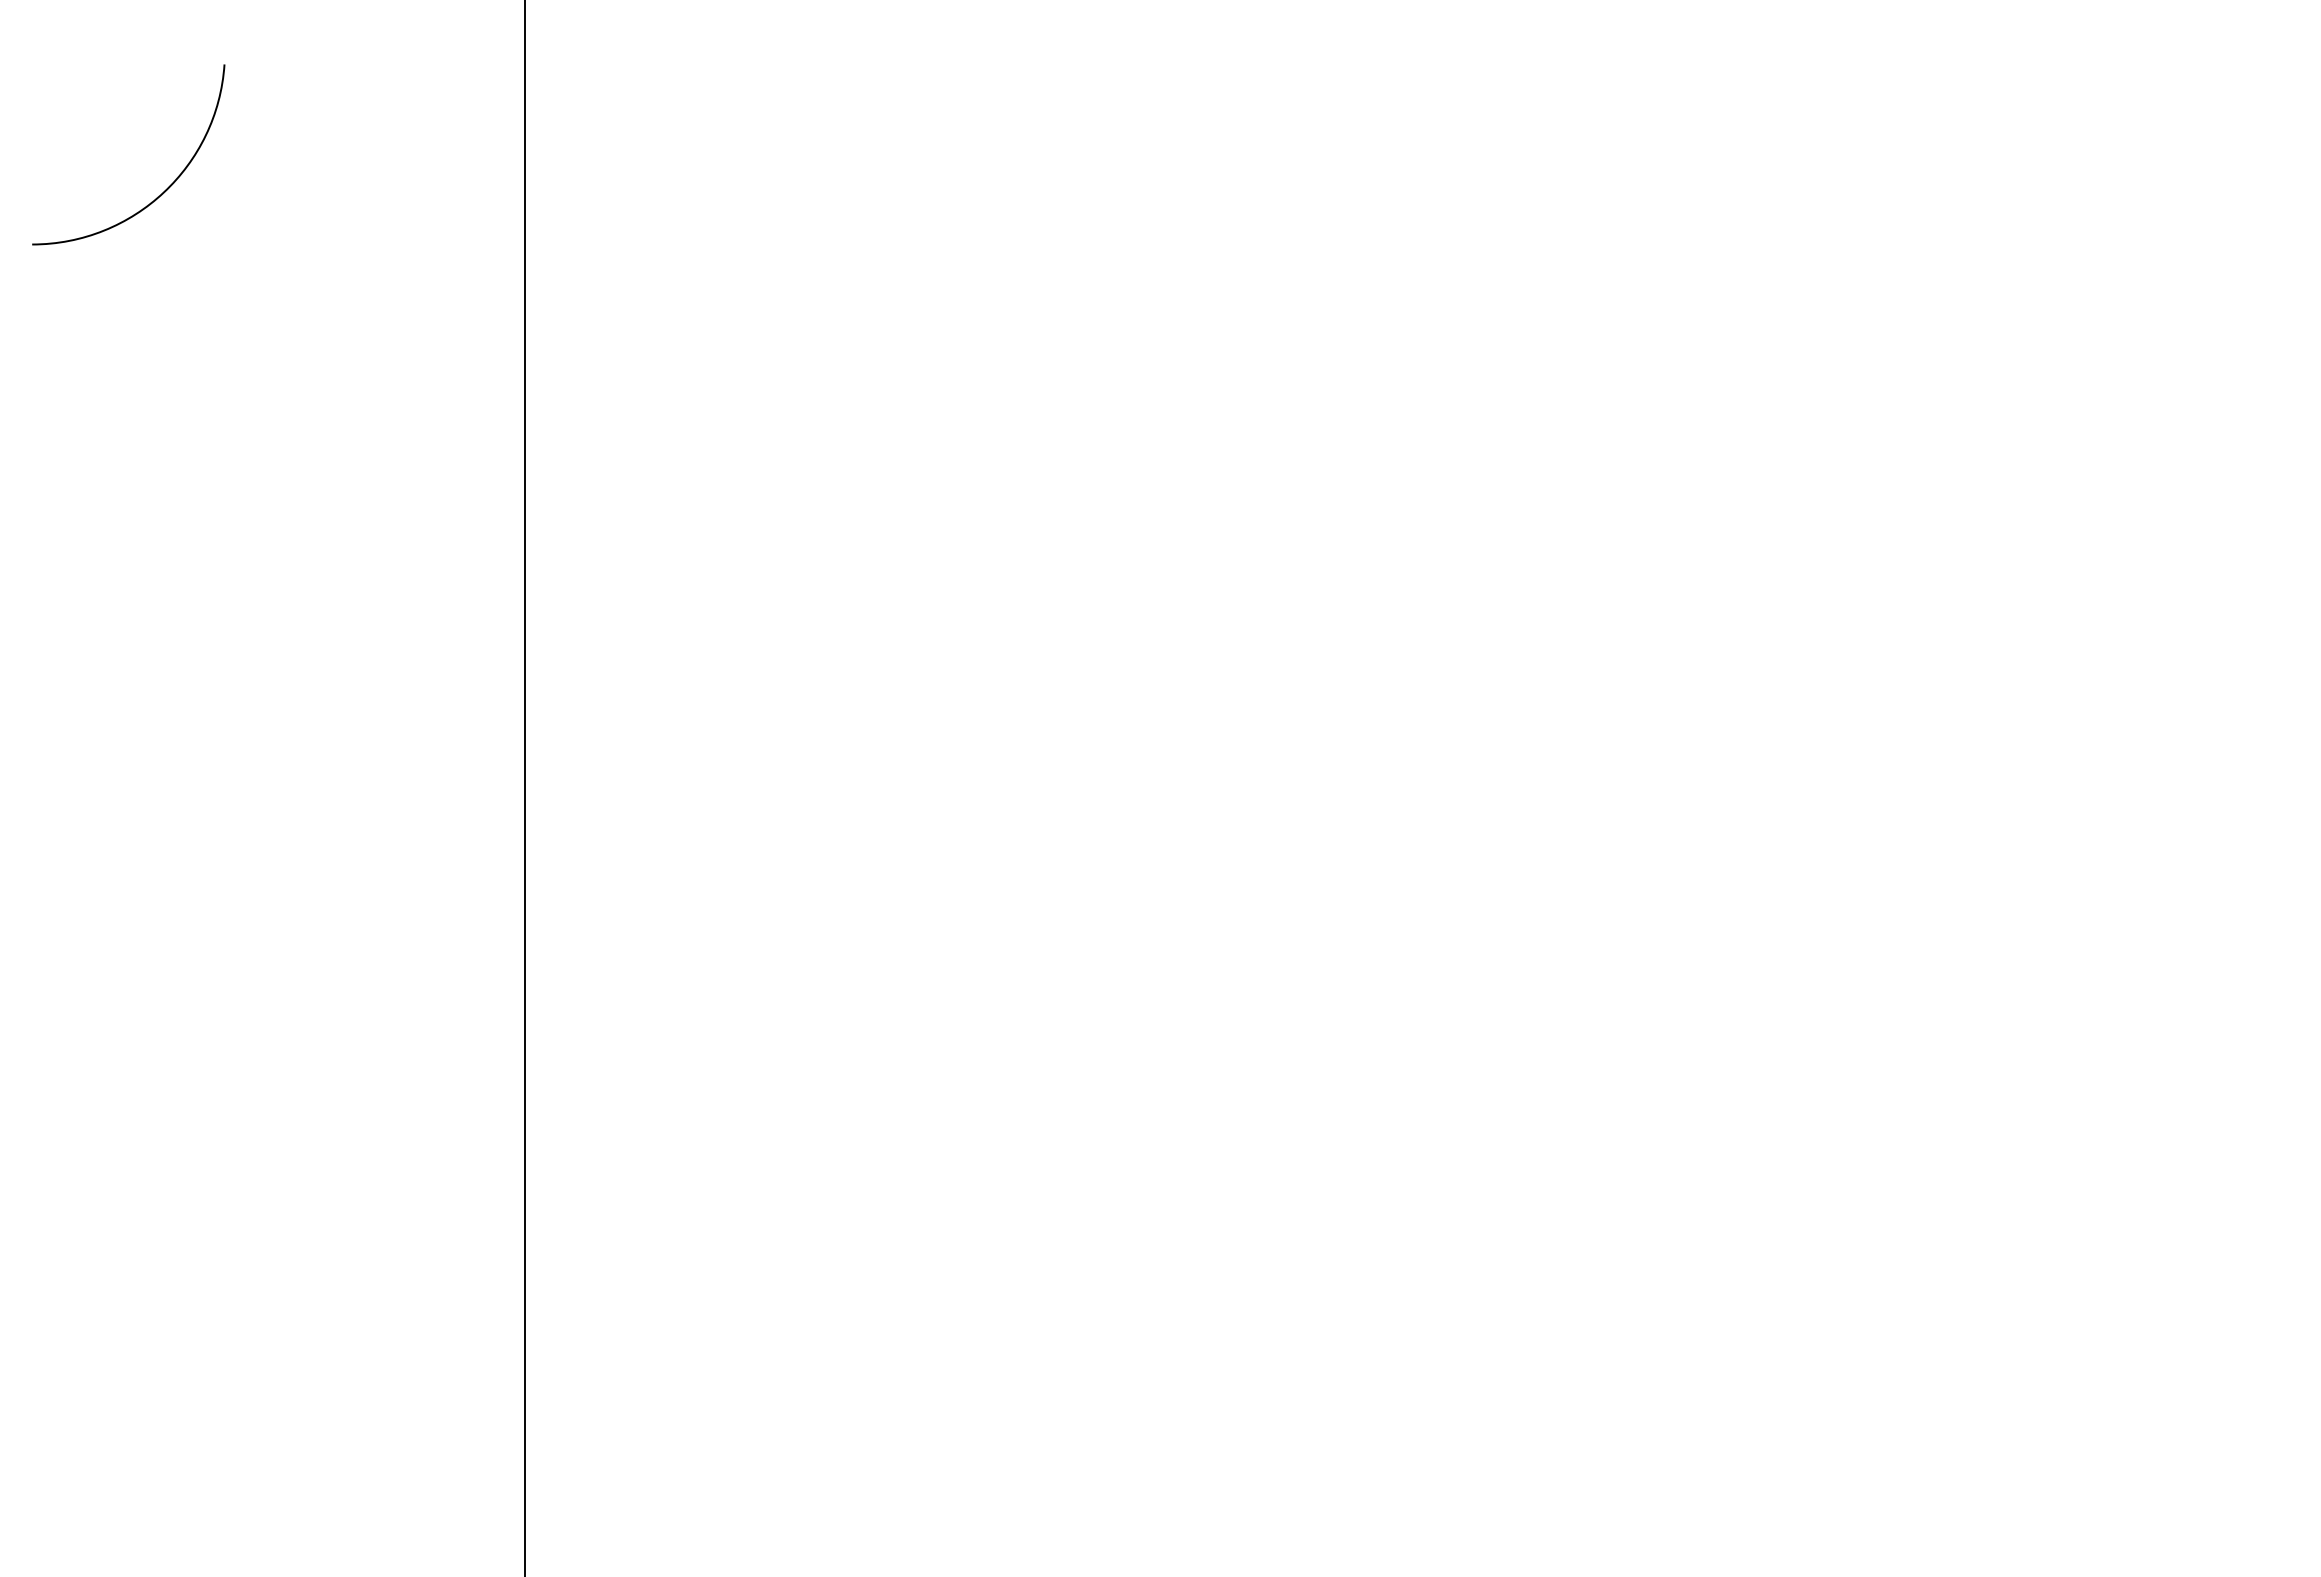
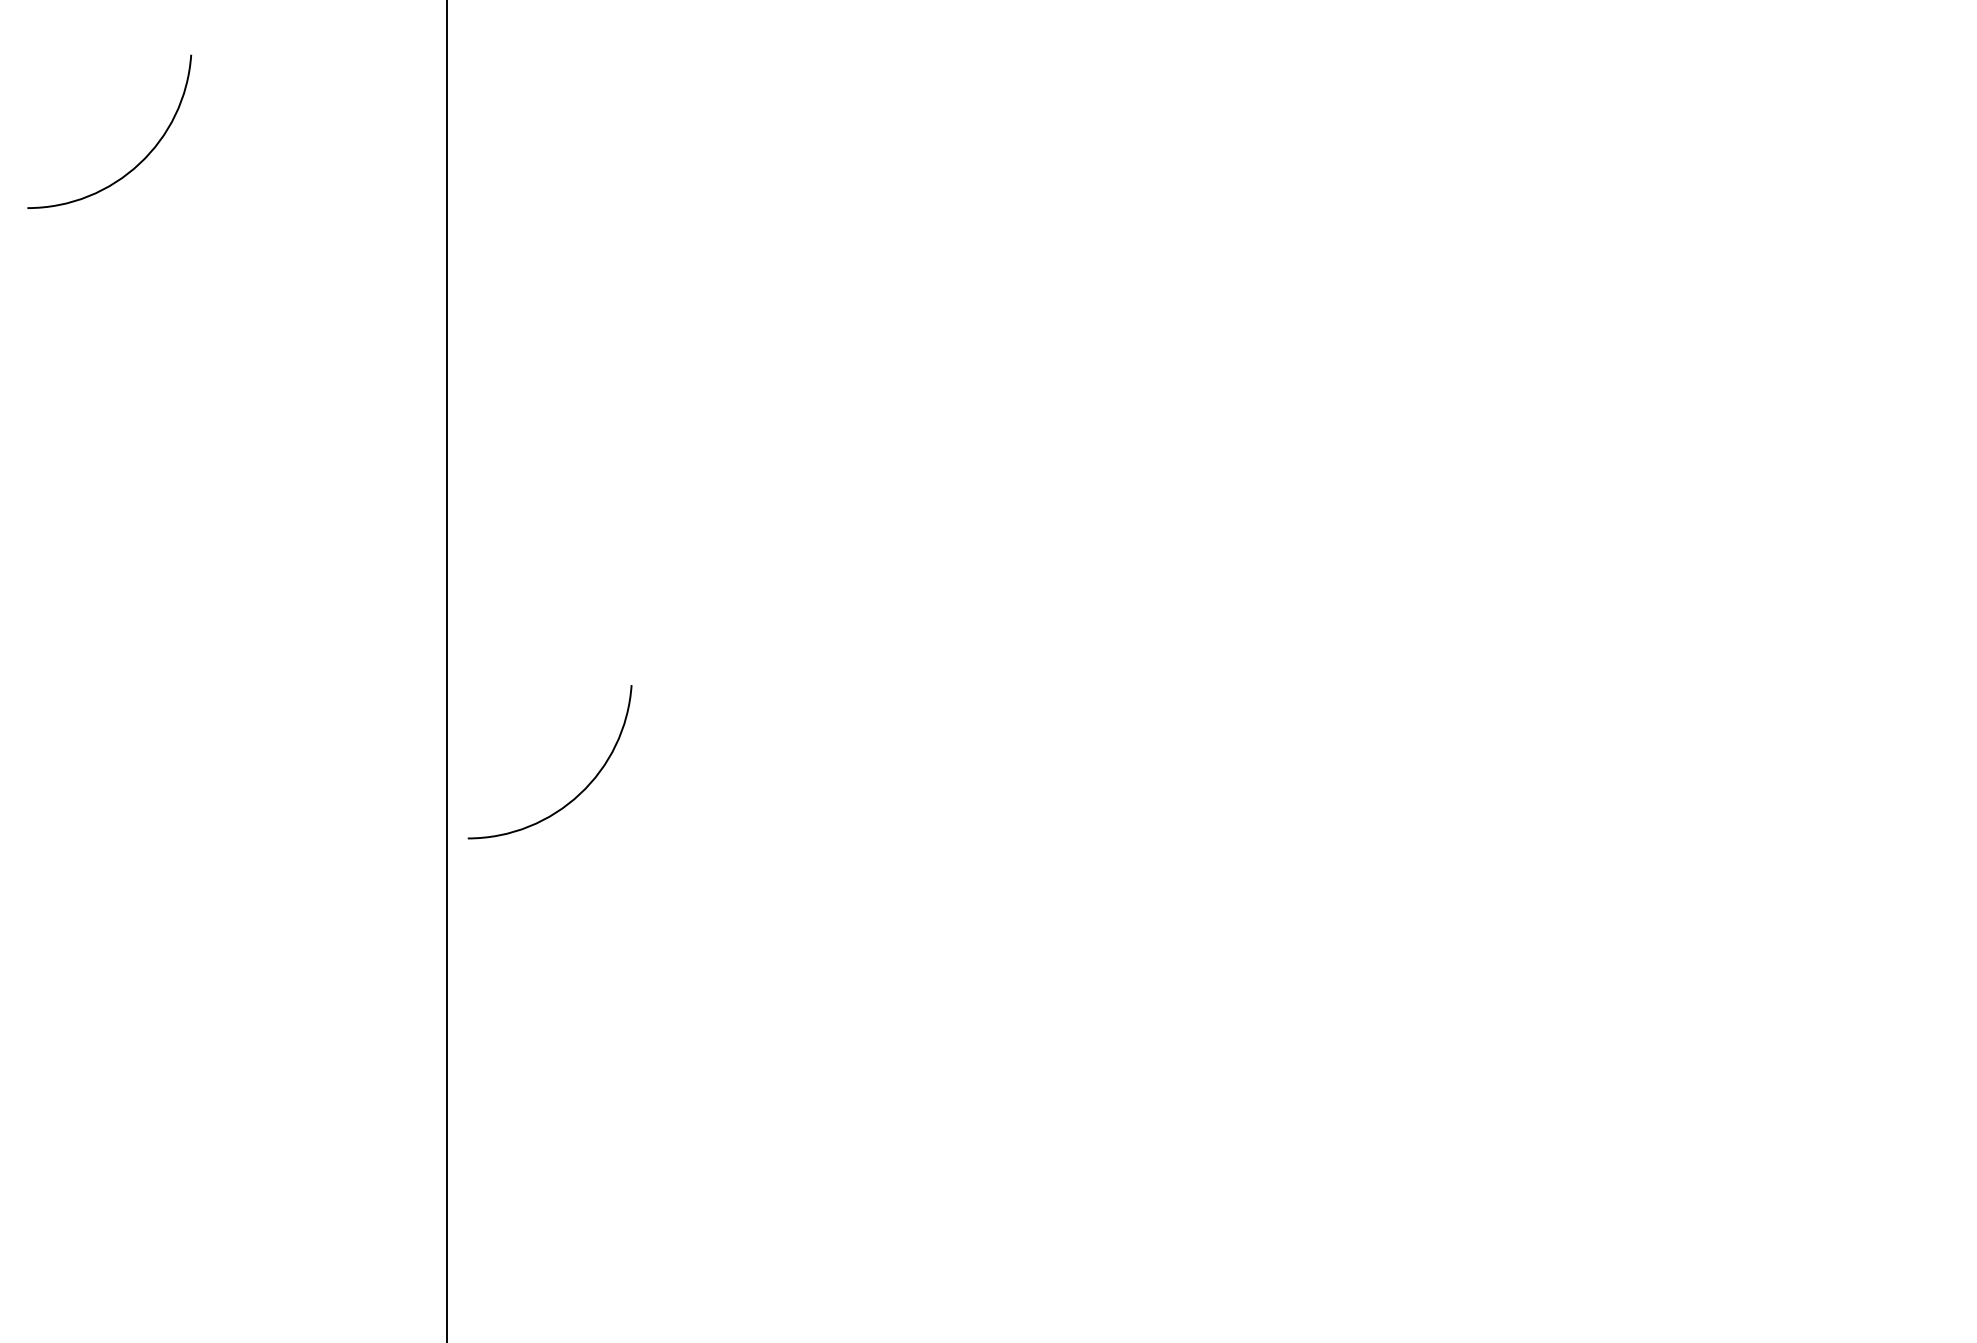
arc: (681, 930) -> (580, 792), added

